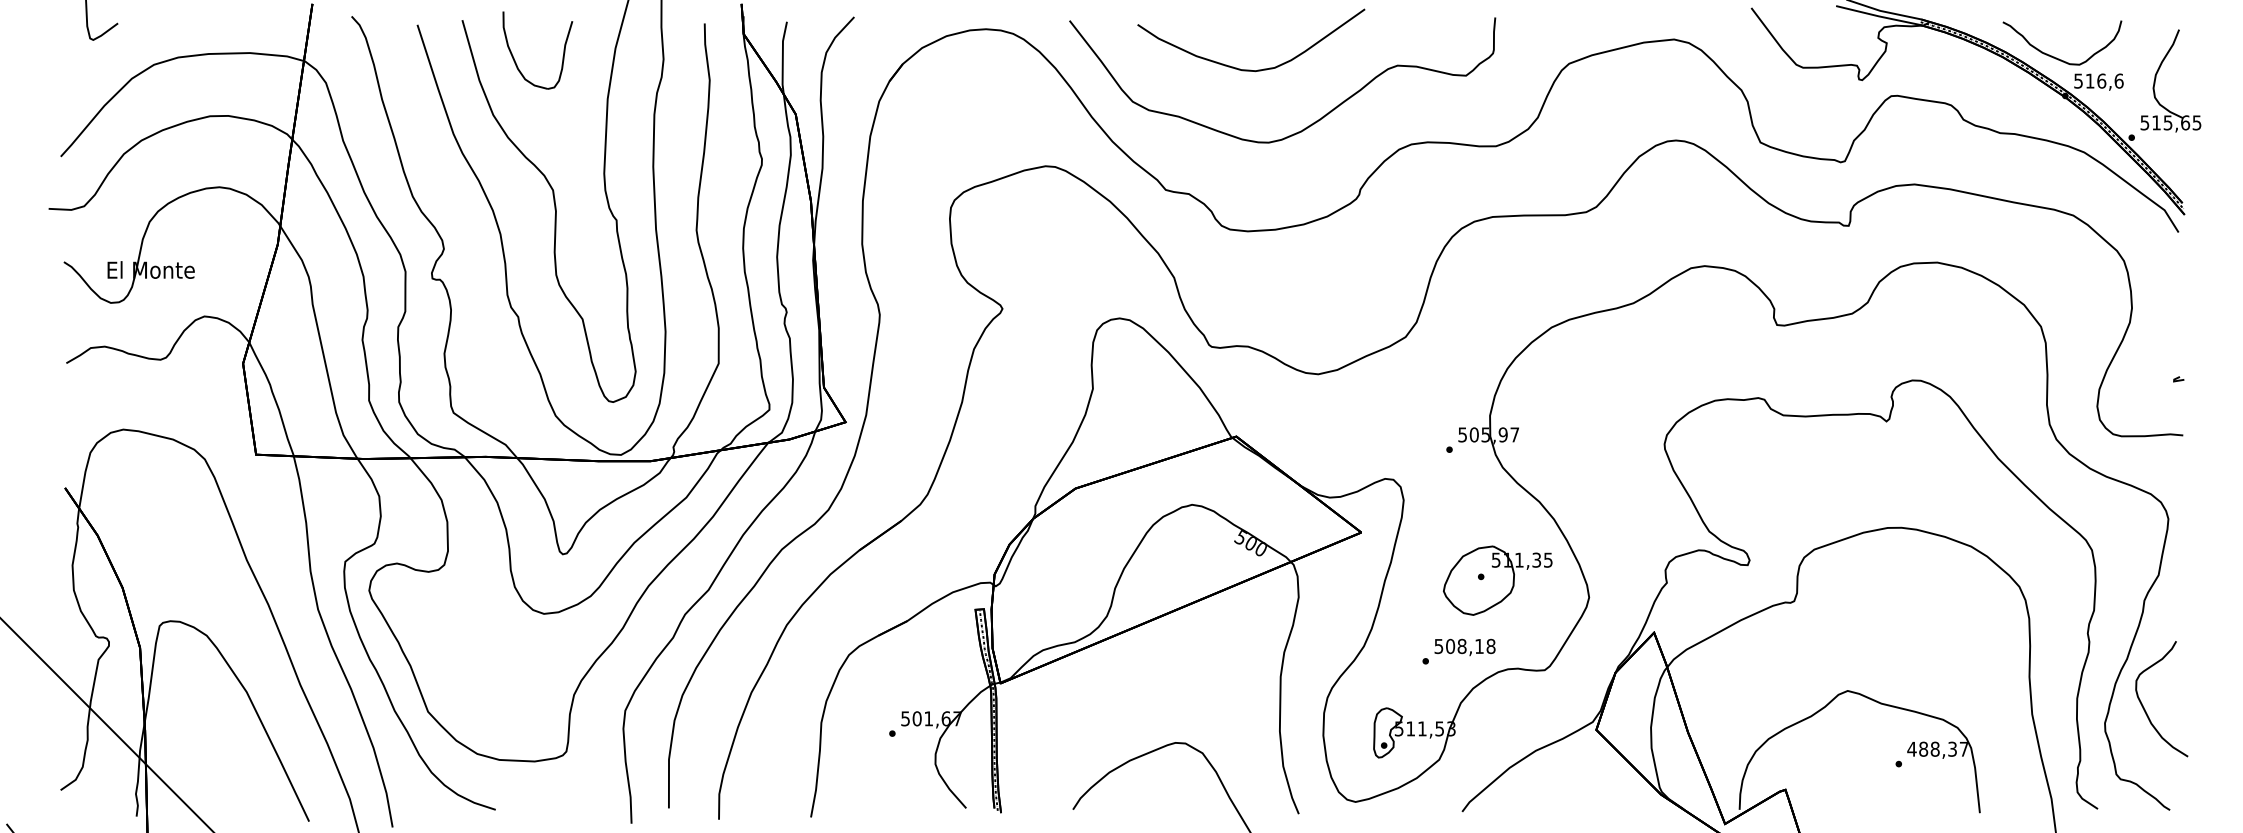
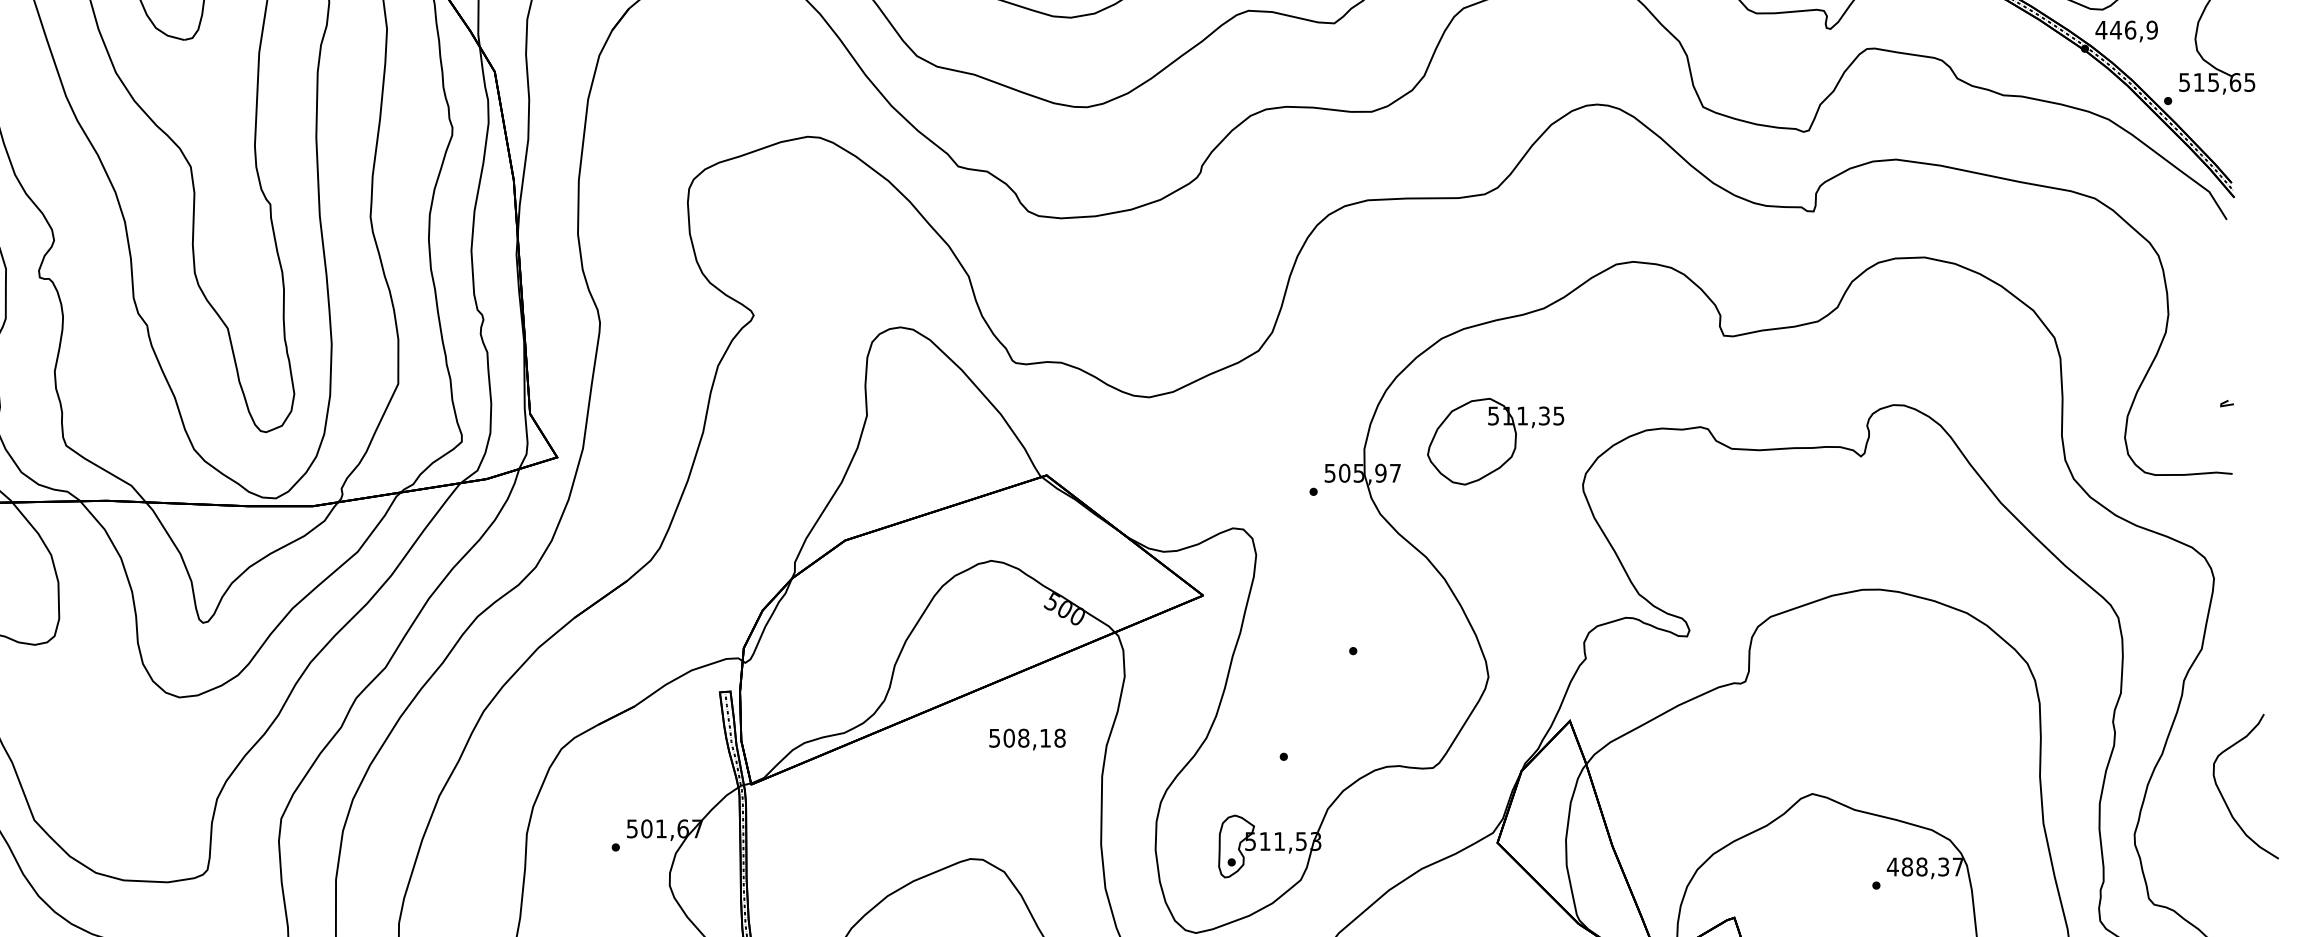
text: (2098, 80) -> (2126, 29), 516,6 -> 446,9
part: (1497, 580) -> (1495, 441), moved
text: (1464, 647) -> (1026, 739), moved
curve: (2144, 707) -> (2224, 797), moved

